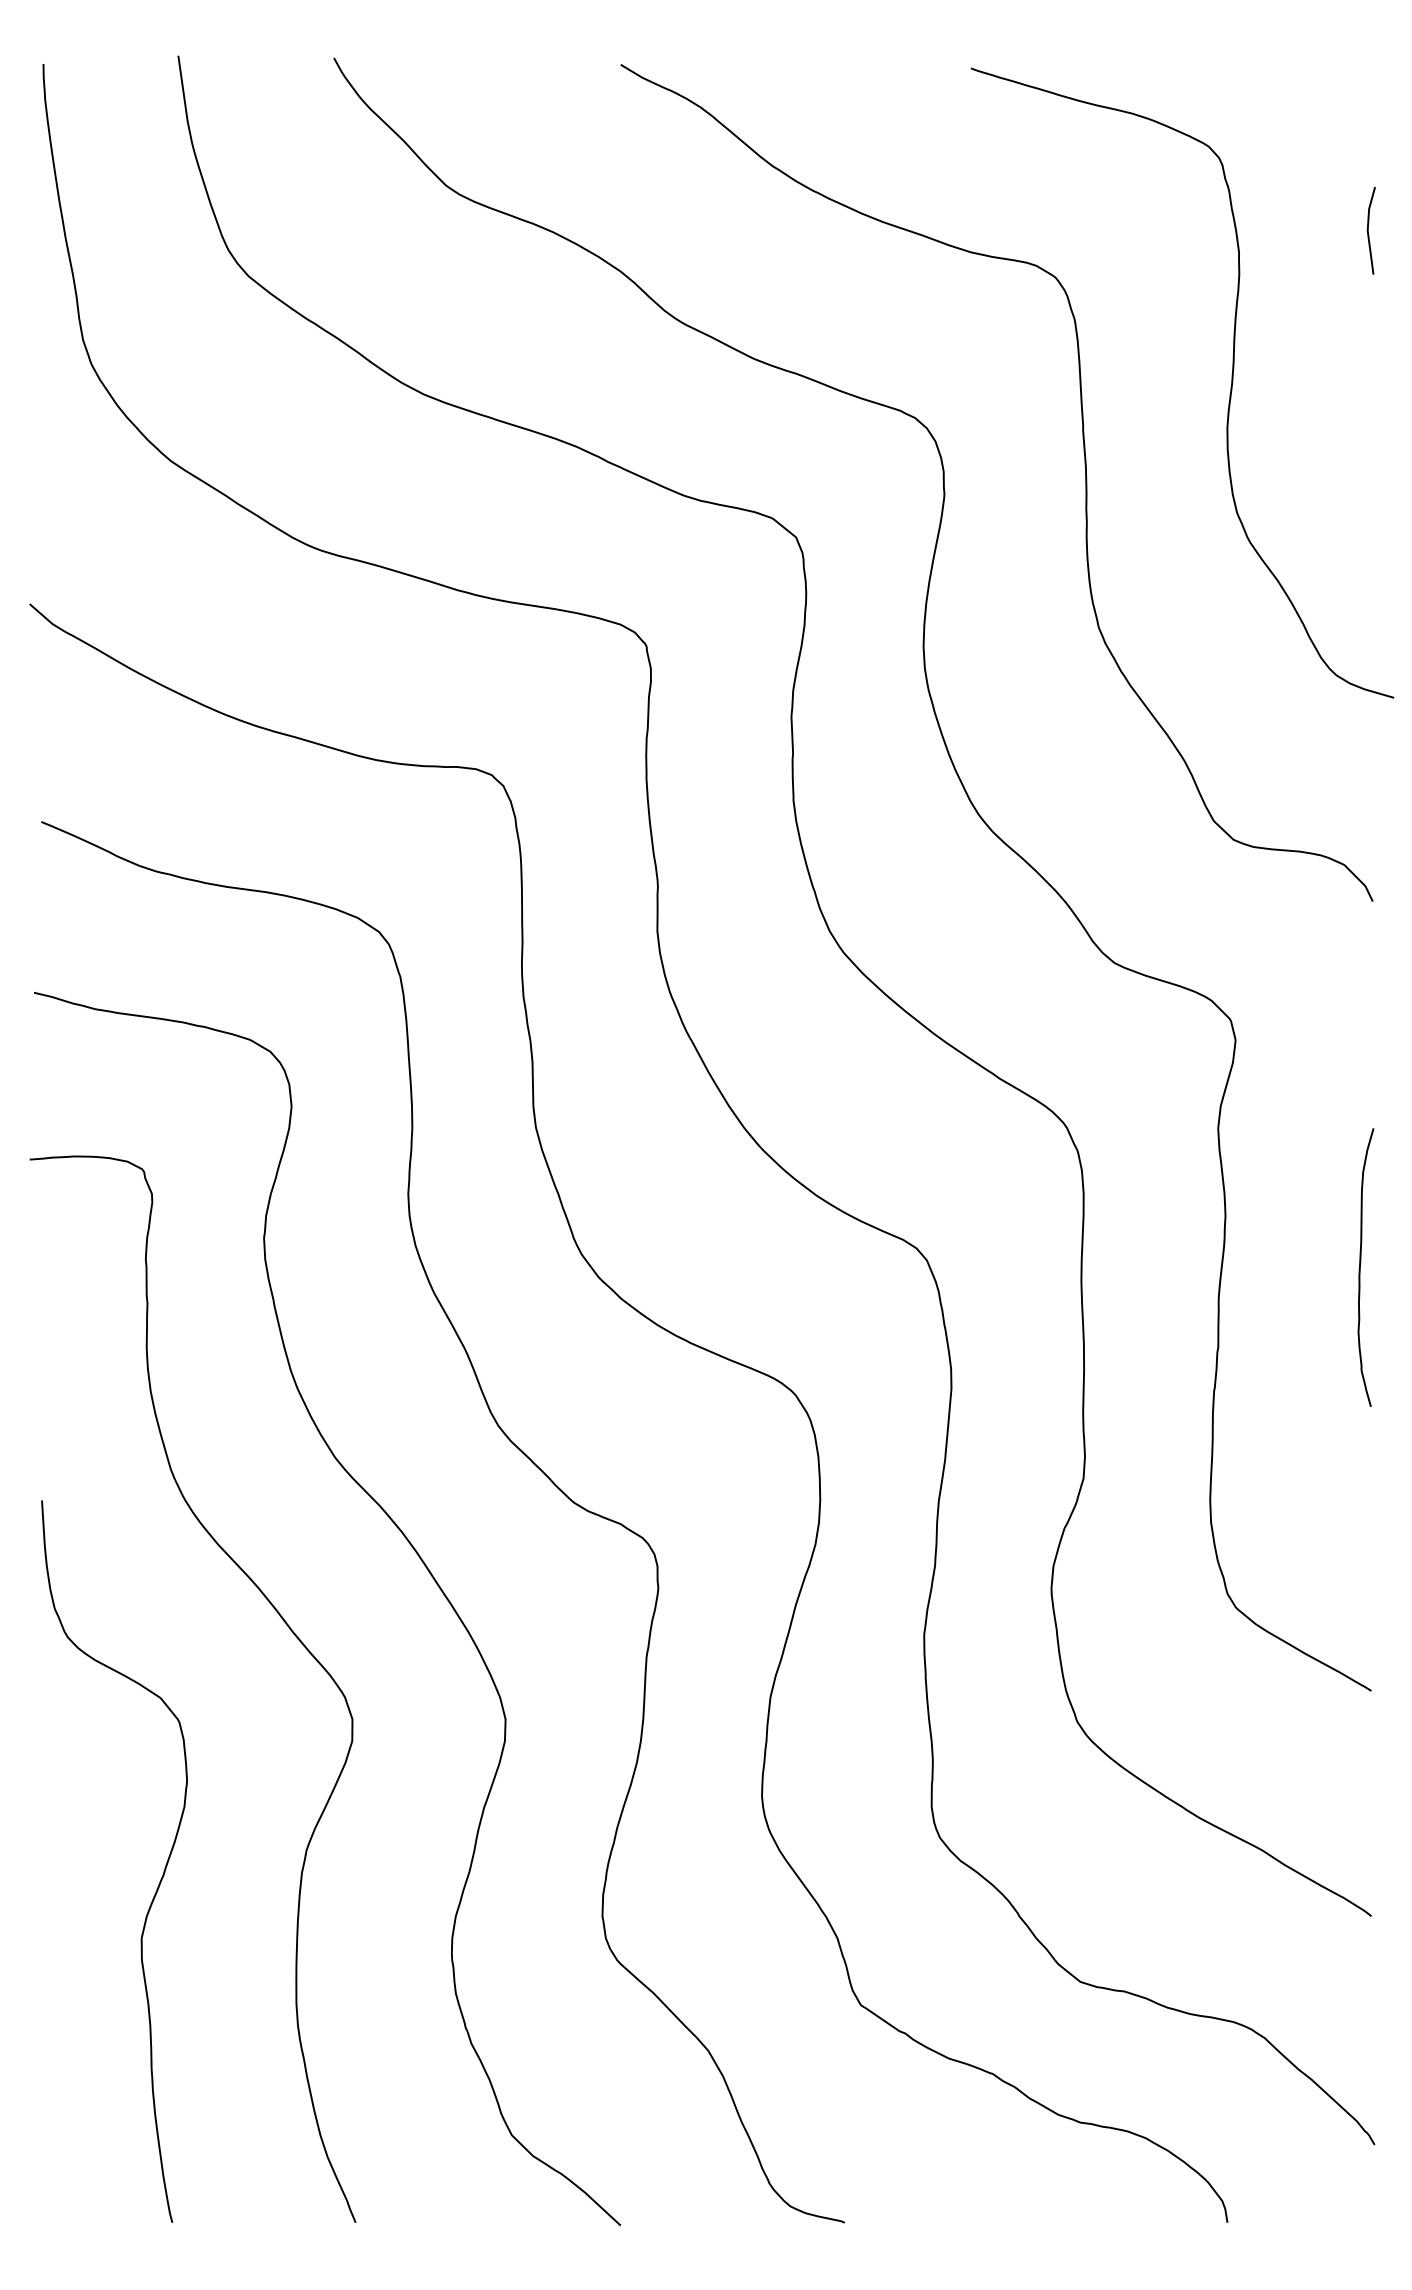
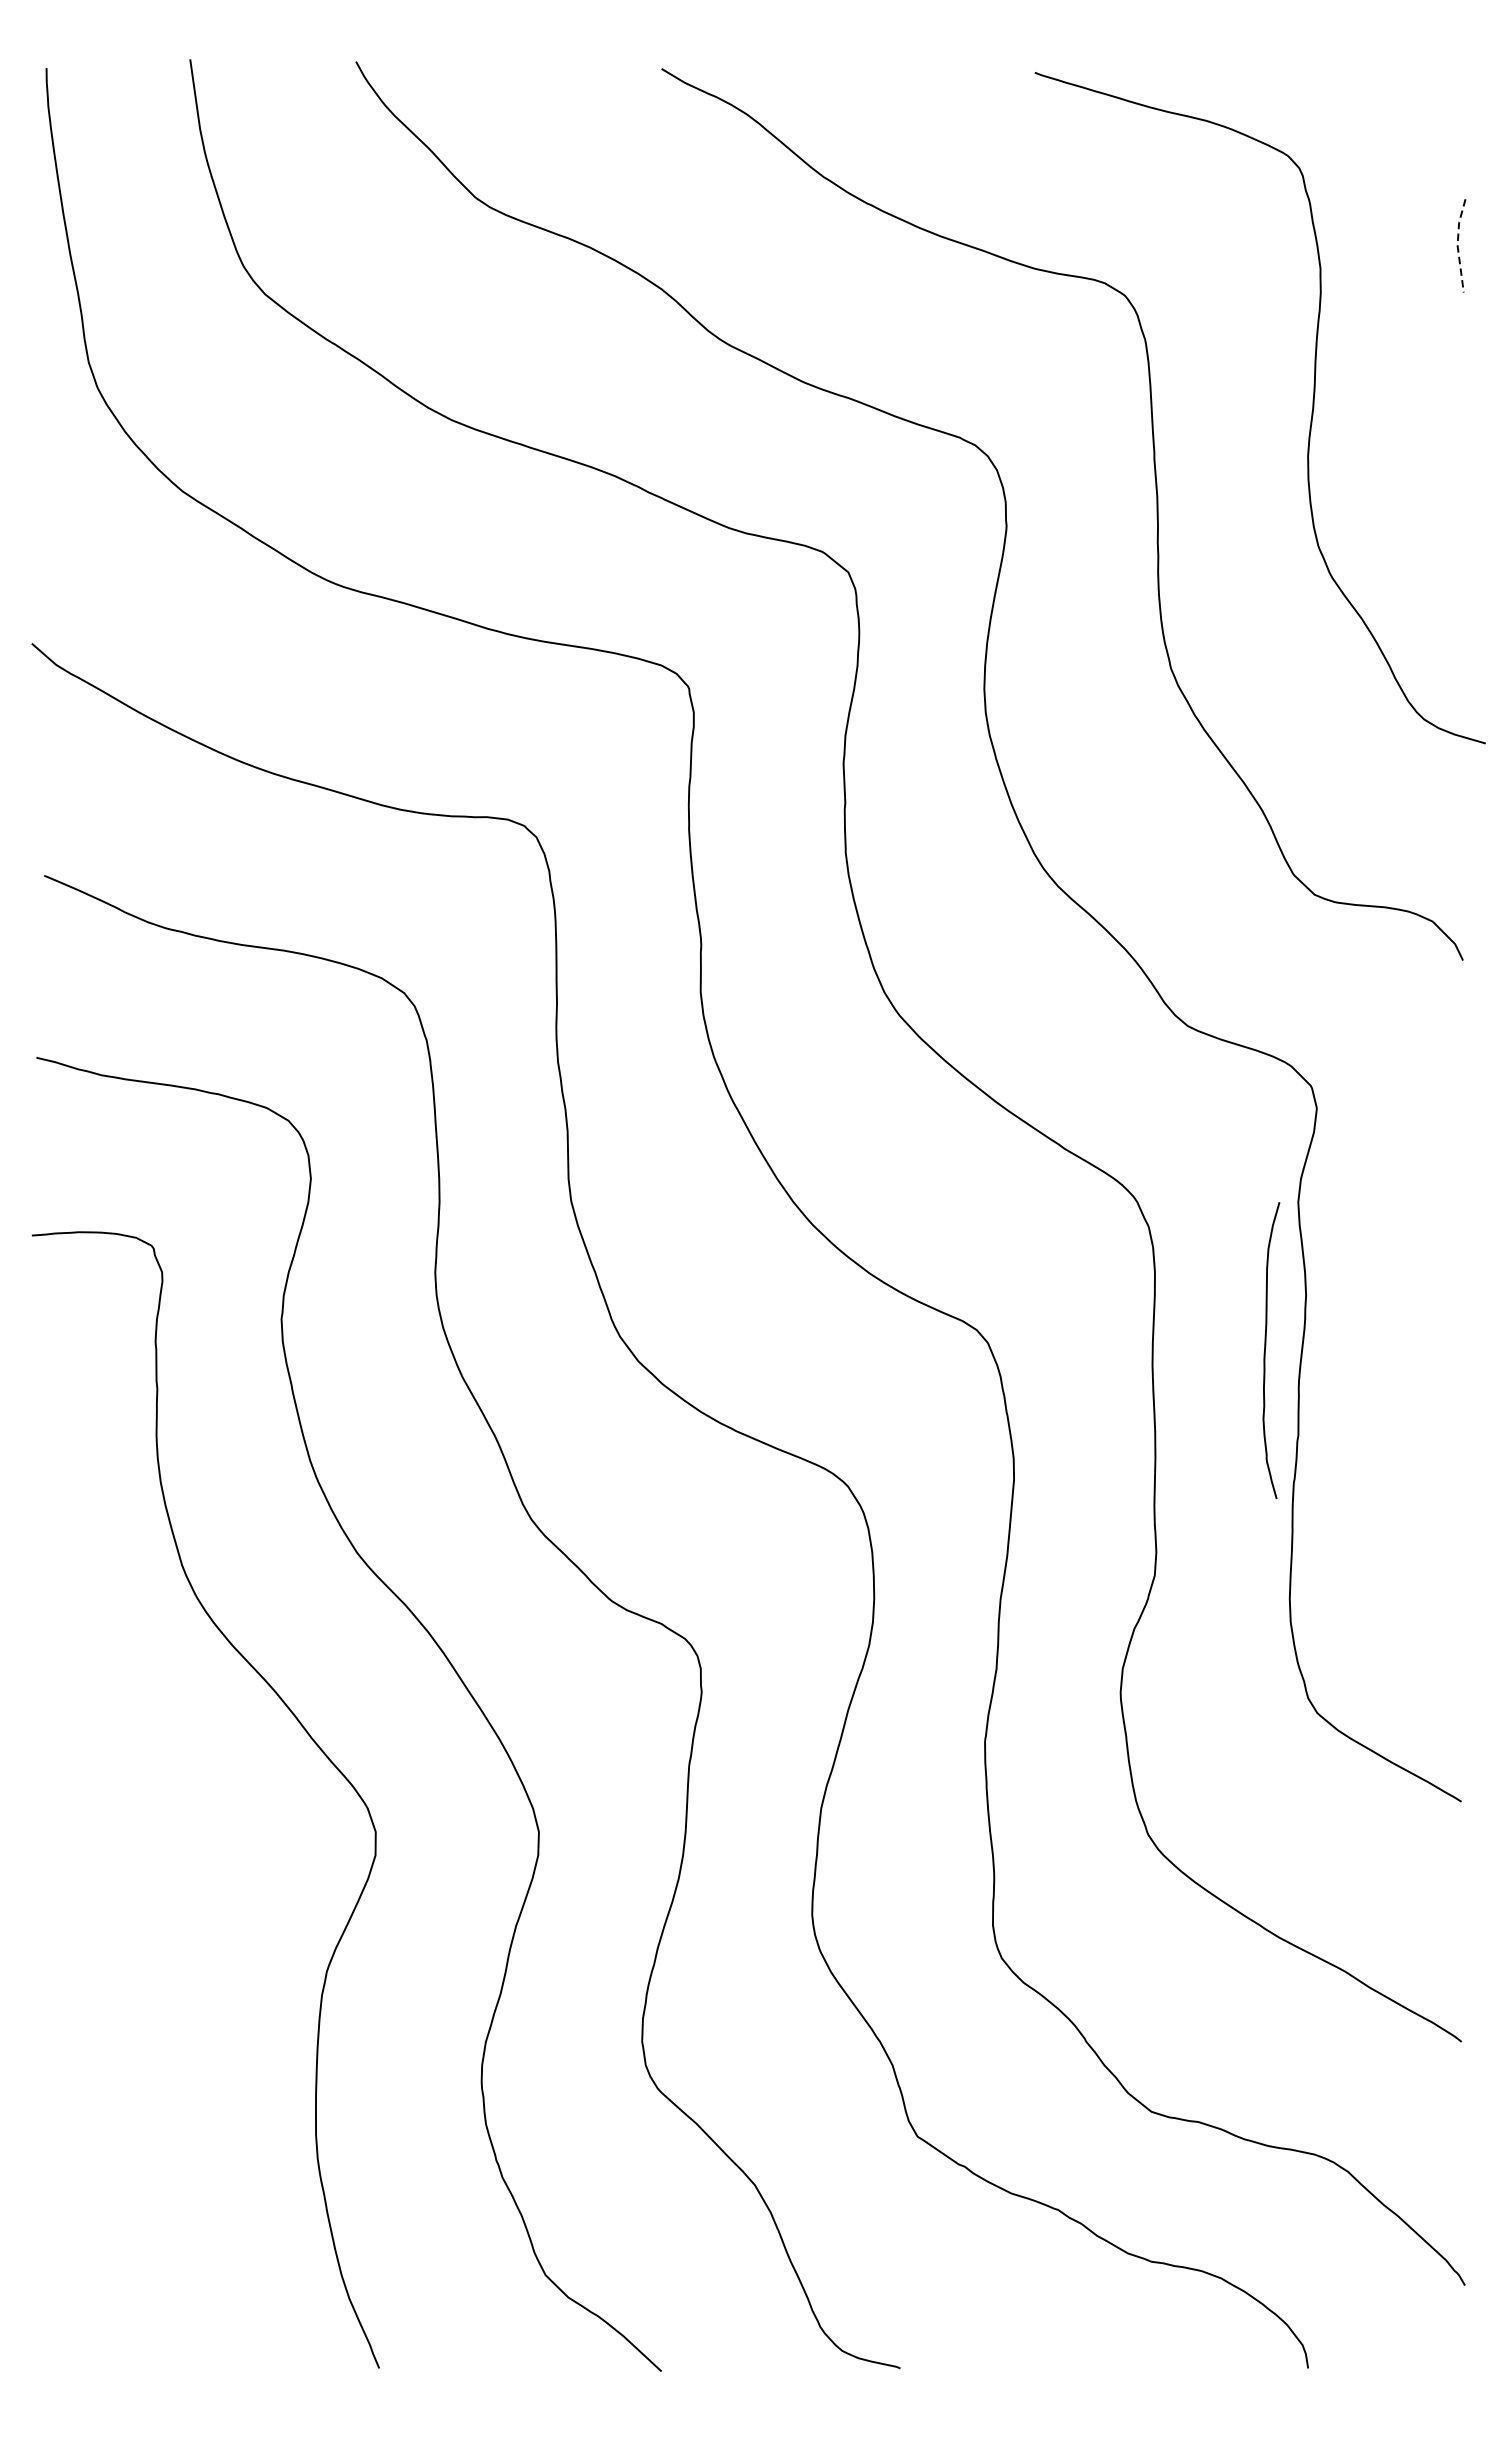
line: (1367, 230) -> (1457, 245), solid -> dashed
curve: (1360, 1267) -> (1265, 1350), moved
curve: (159, 1881) -> (170, 2004), removed

